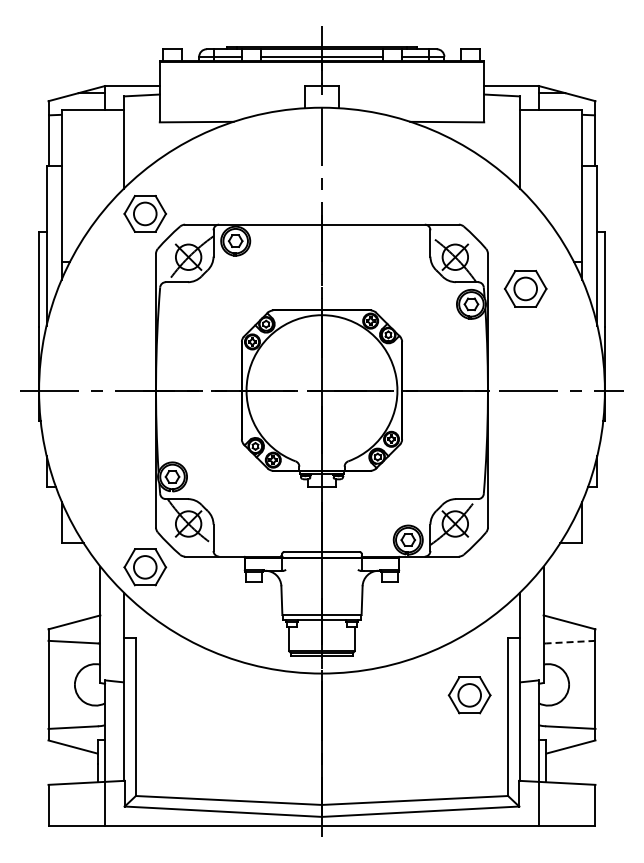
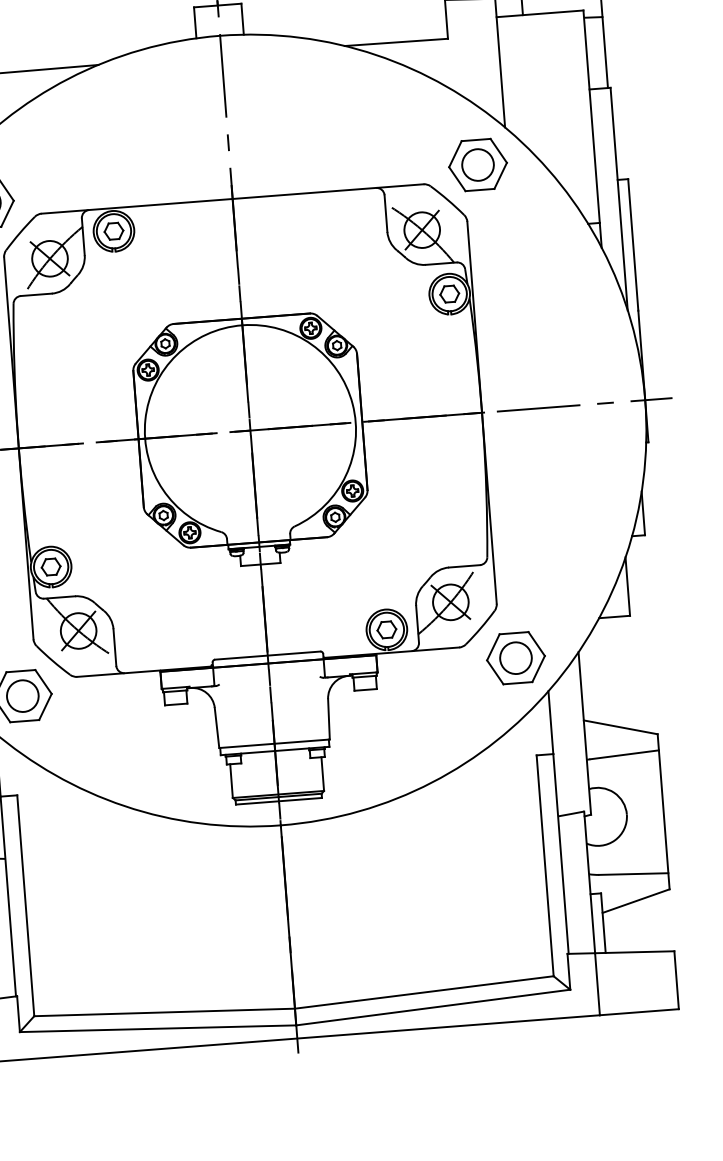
part: (525, 288) -> (477, 164), moved
line: (570, 642) -> (624, 755), dashed -> solid
part: (469, 695) -> (515, 658), moved

